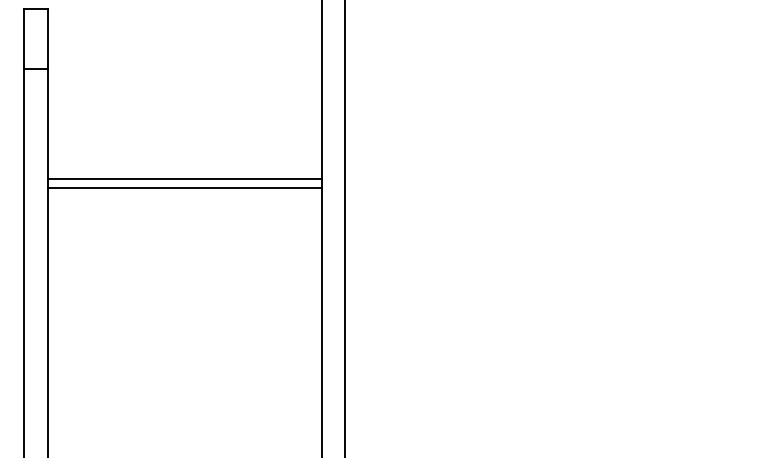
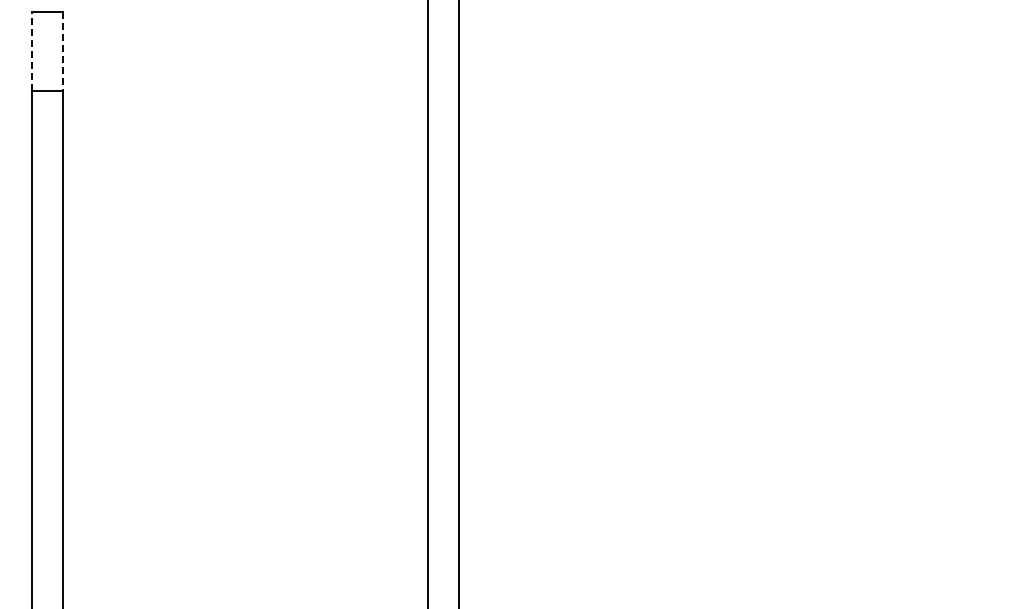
line: (23, 38) -> (31, 51), solid -> dashed
line: (47, 38) -> (63, 51), solid -> dashed
line: (184, 178) -> (245, 237), removed
line: (184, 187) -> (245, 249), removed

